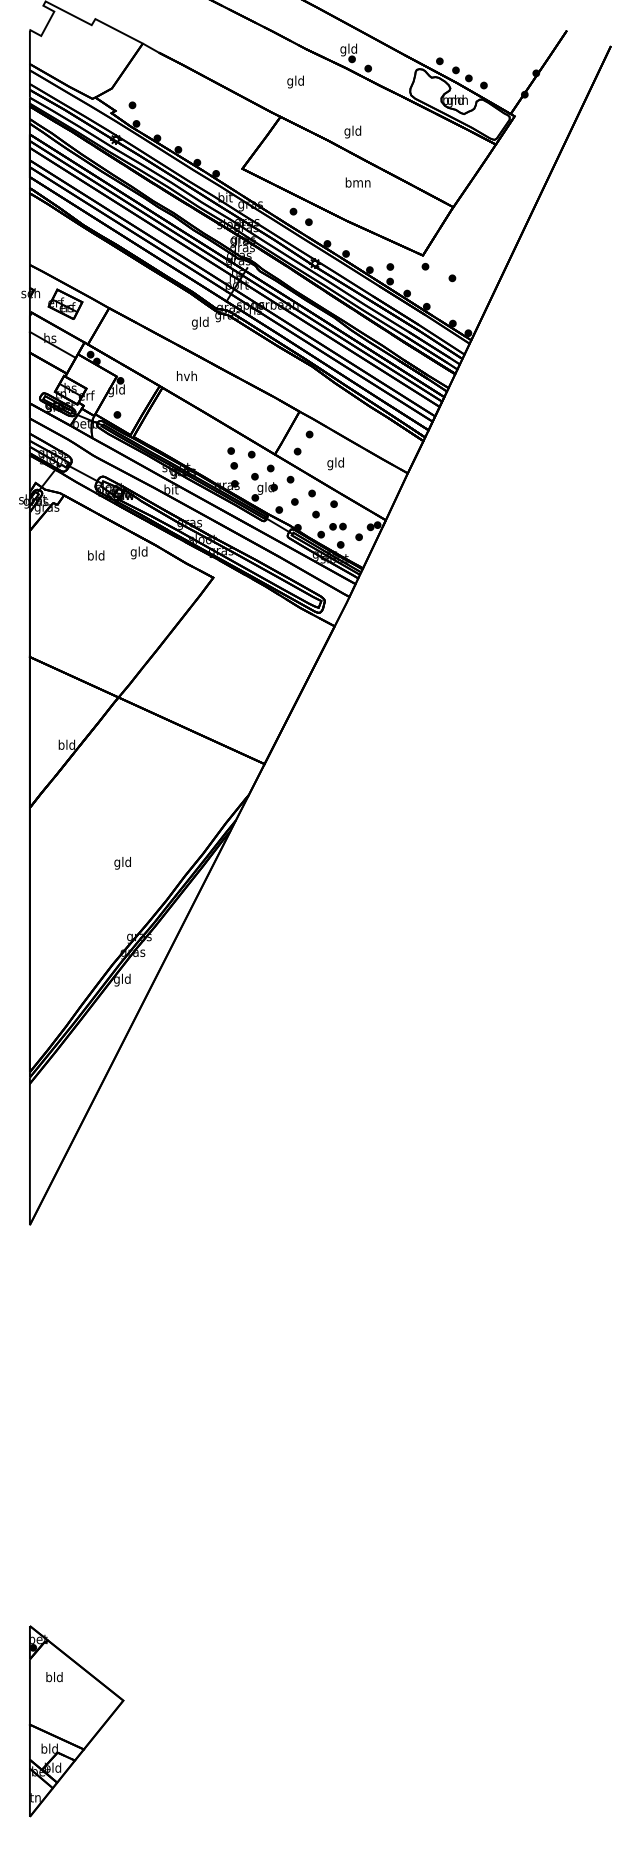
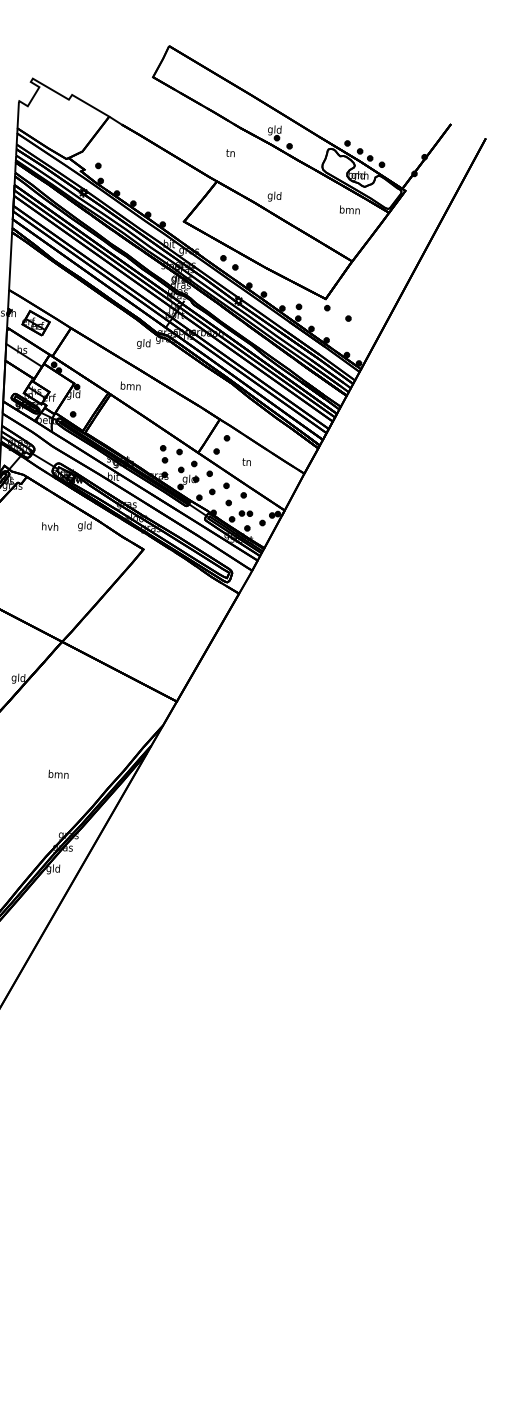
text: (295, 81) -> (230, 153), gld -> tn
text: (357, 182) -> (349, 209), moved
text: (186, 376) -> (130, 386), hvh -> bmn
text: (335, 463) -> (246, 462), gld -> tn
text: (96, 555) -> (50, 526), bld -> hvh
text: (61, 745) -> (14, 678), bld -> gld
text: (122, 862) -> (58, 774), gld -> bmn

